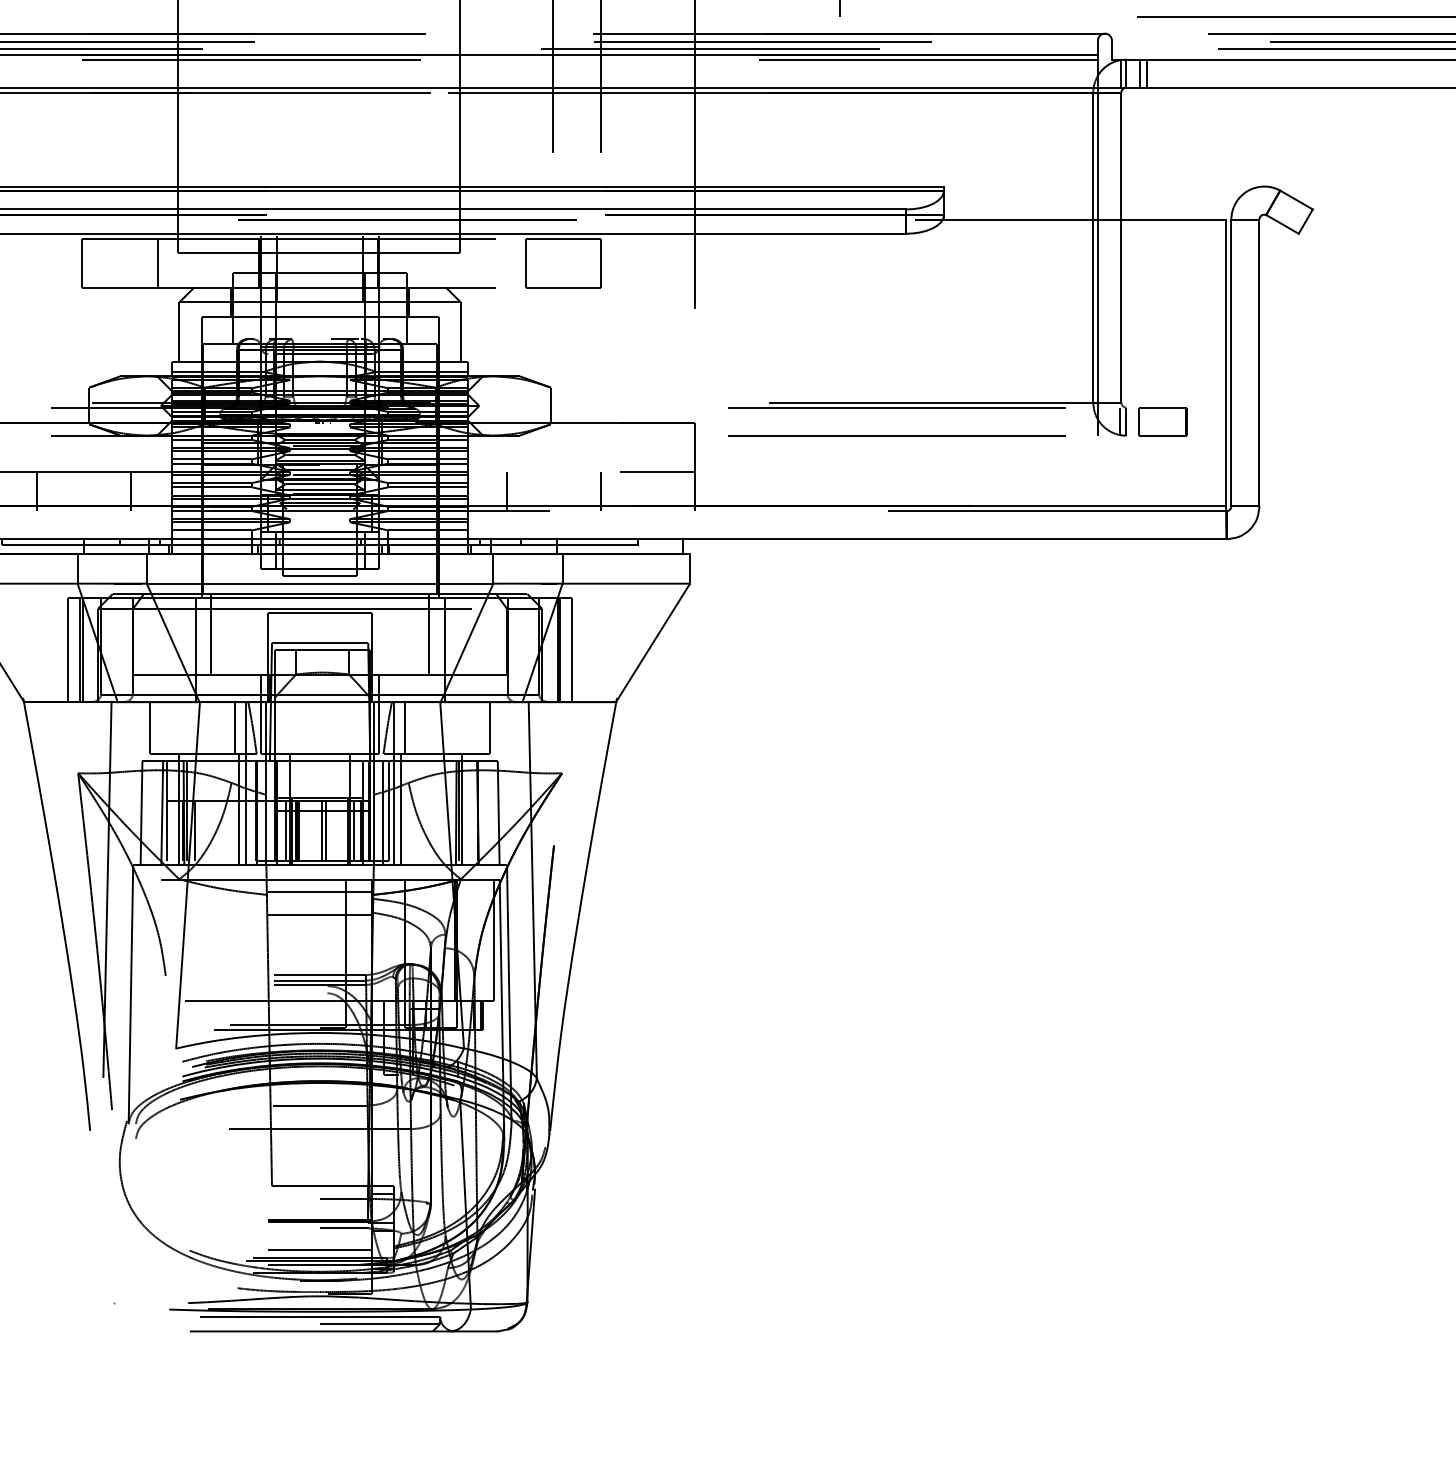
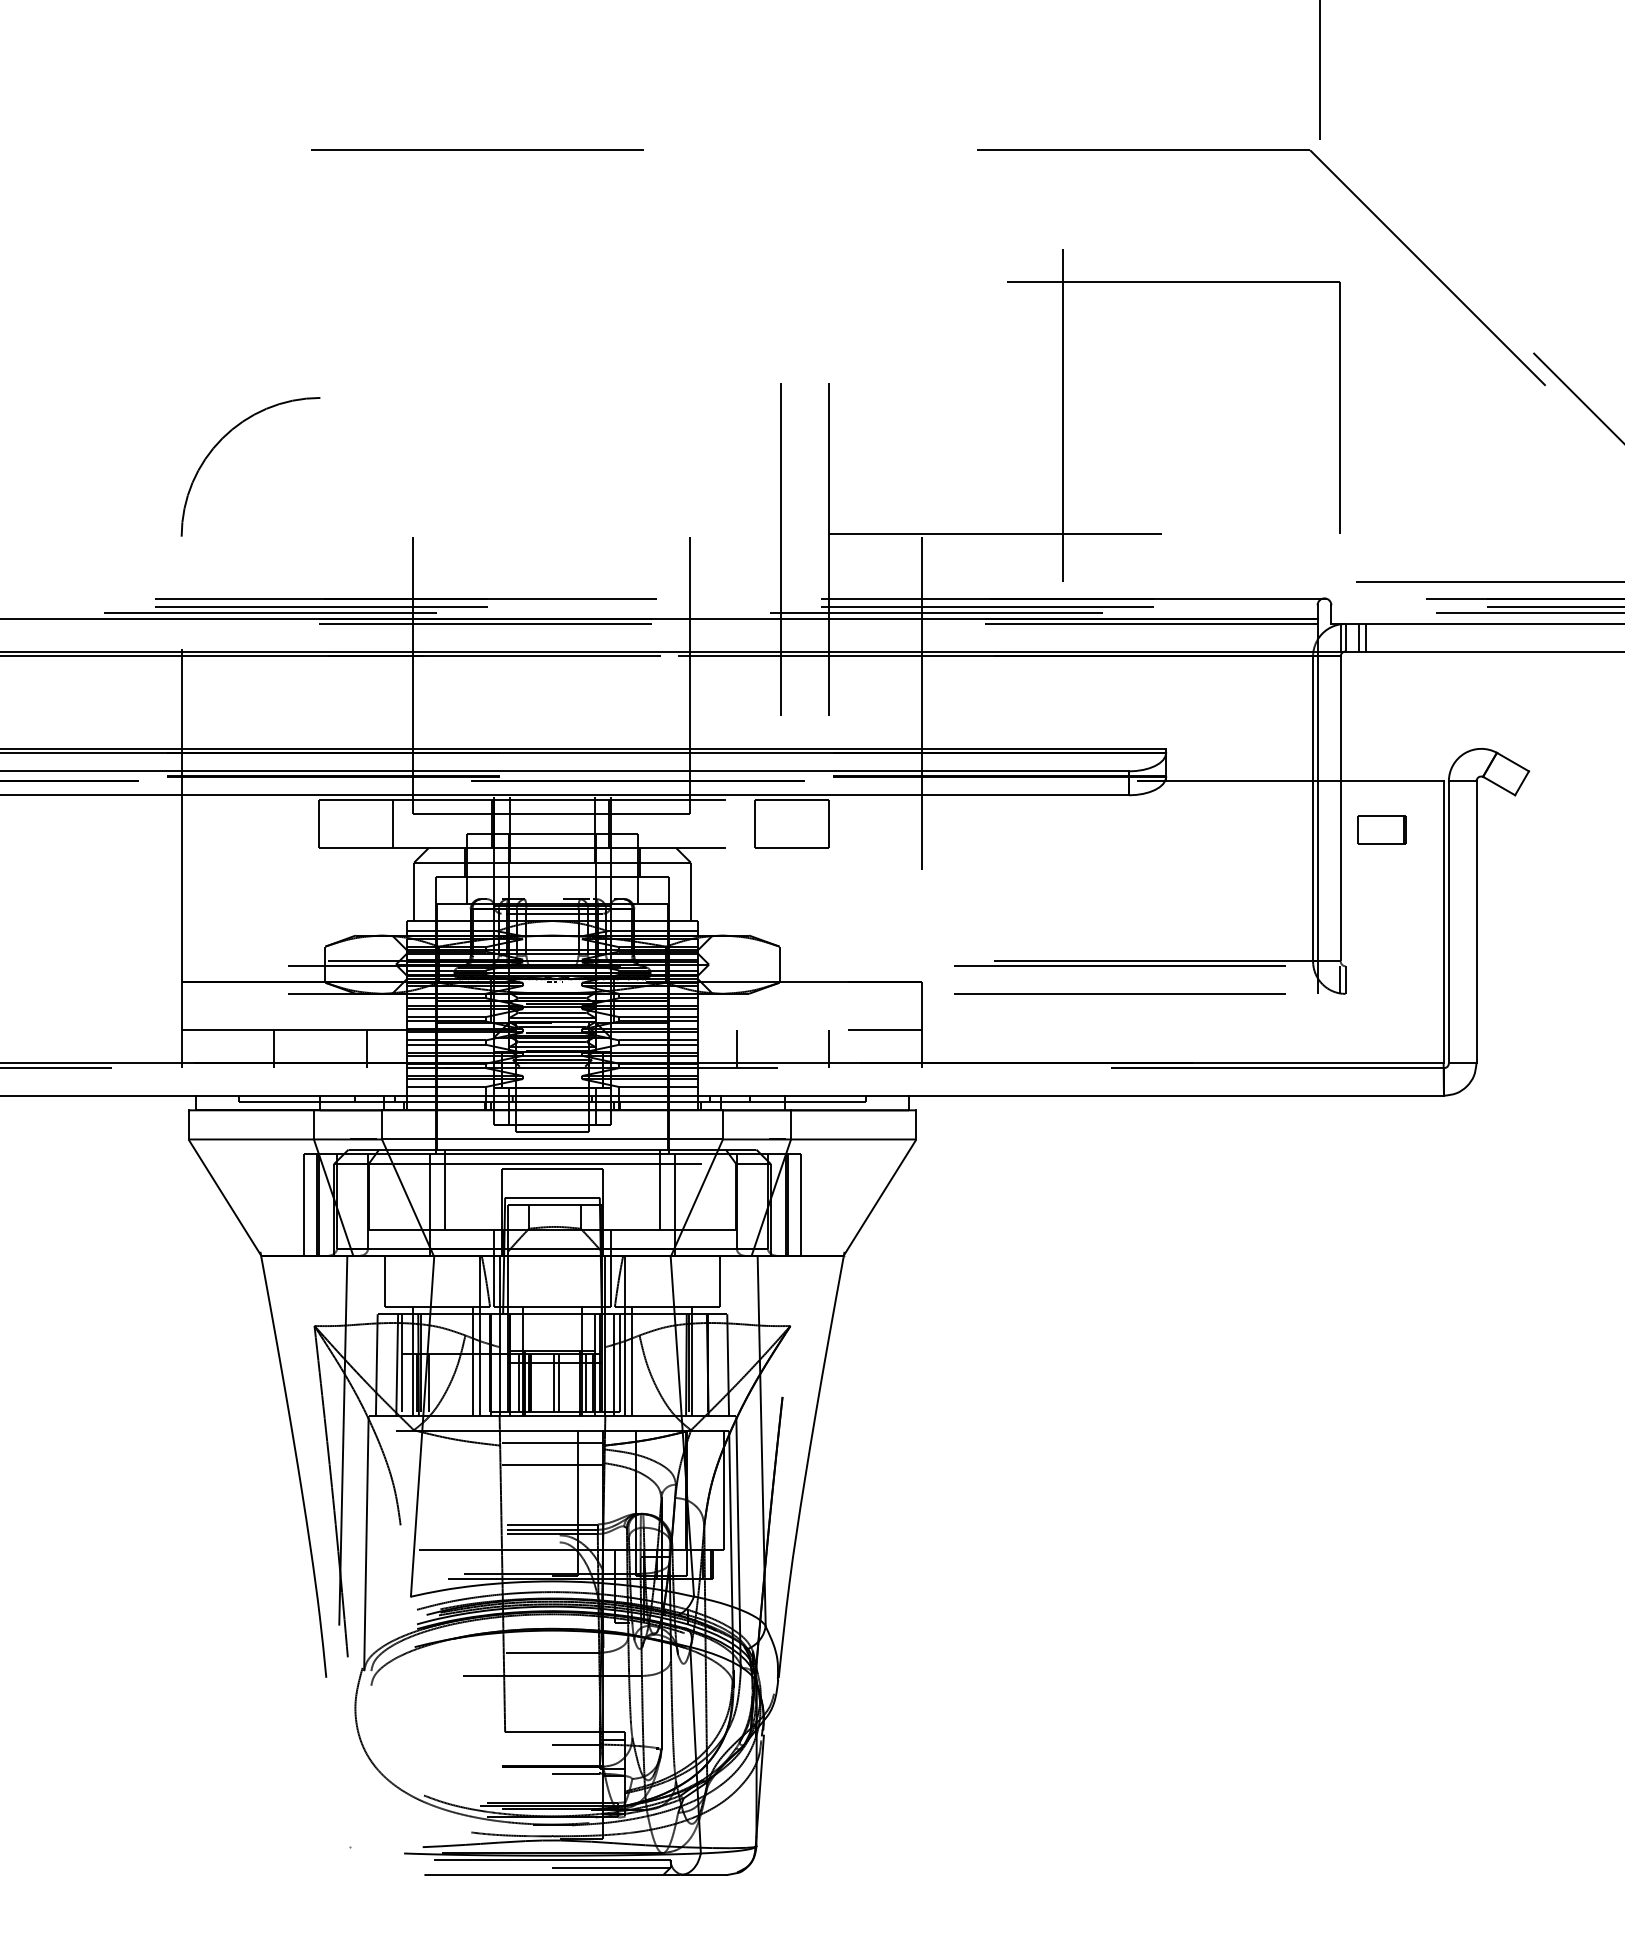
part: (1162, 421) -> (1381, 829), moved
line: (235, 727) -> (469, 1280), removed
line: (404, 727) -> (635, 1280), removed
line: (320, 1249) -> (552, 1794), removed

